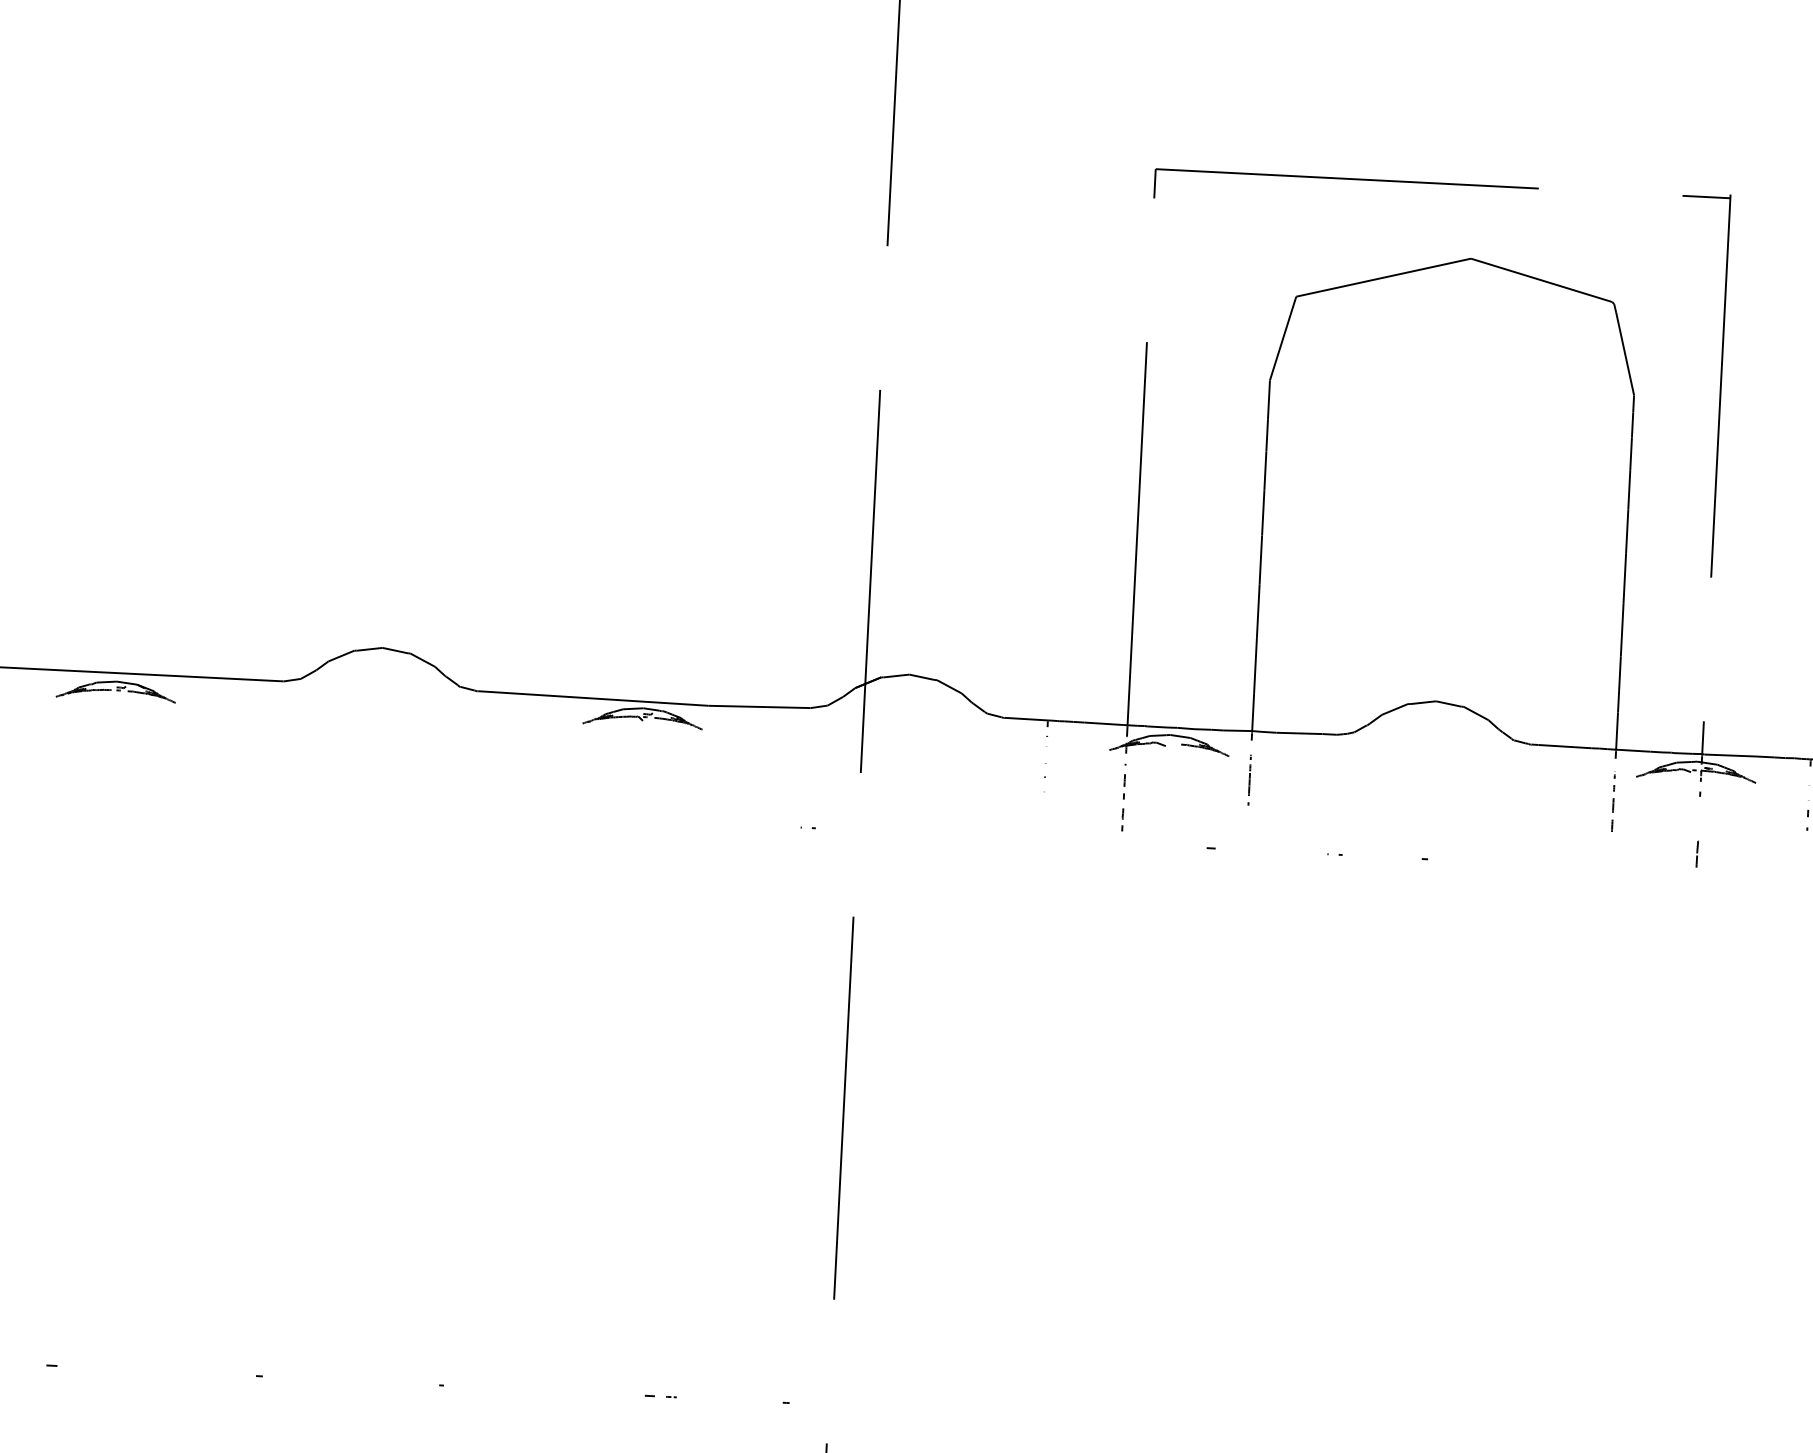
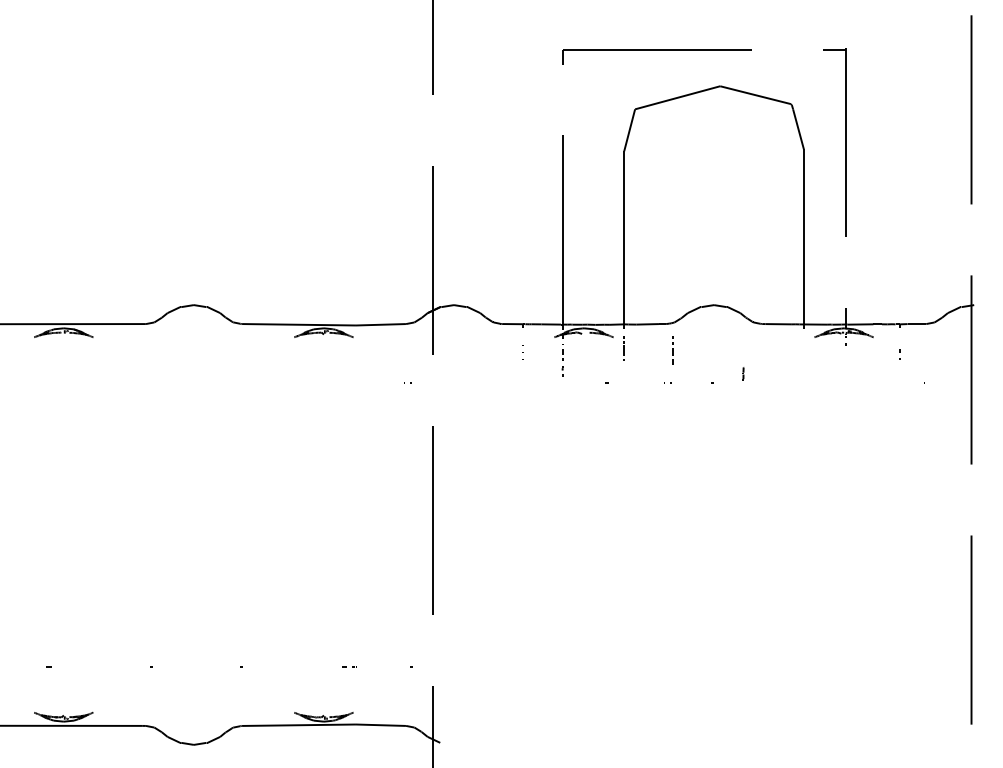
line: (1612, 802) -> (672, 350), moved
line: (1697, 853) -> (743, 373), moved

